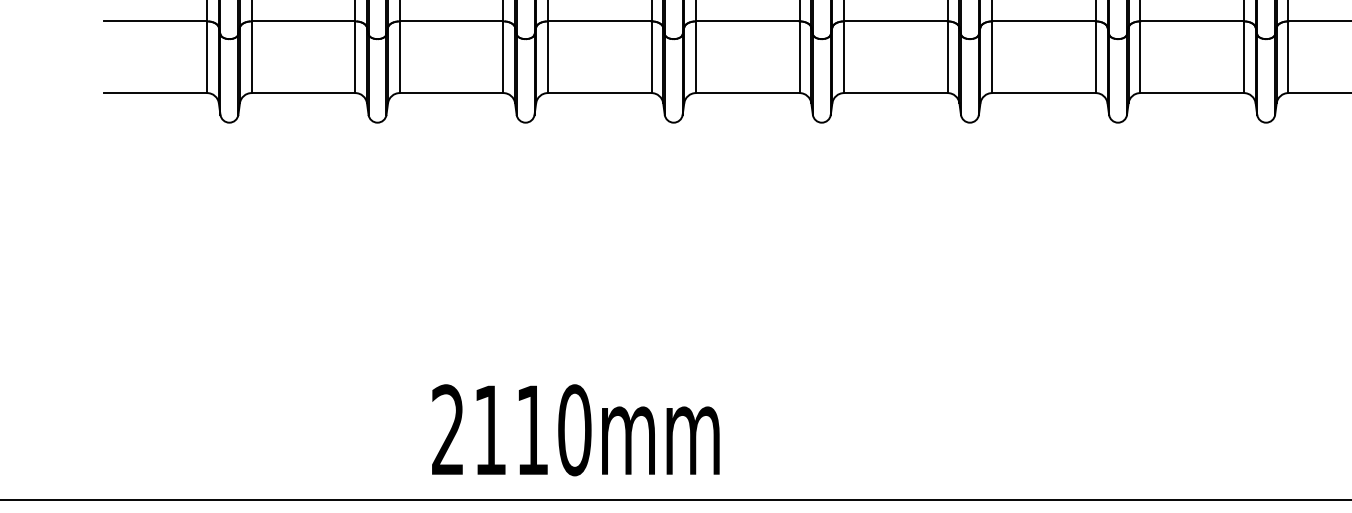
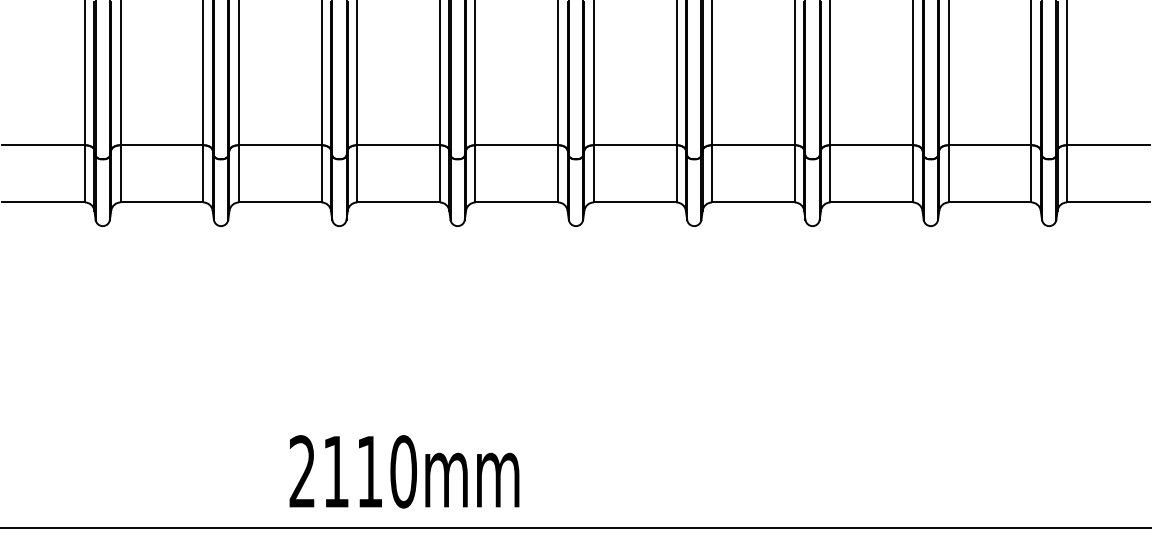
text: (575, 429) -> (404, 471), moved

